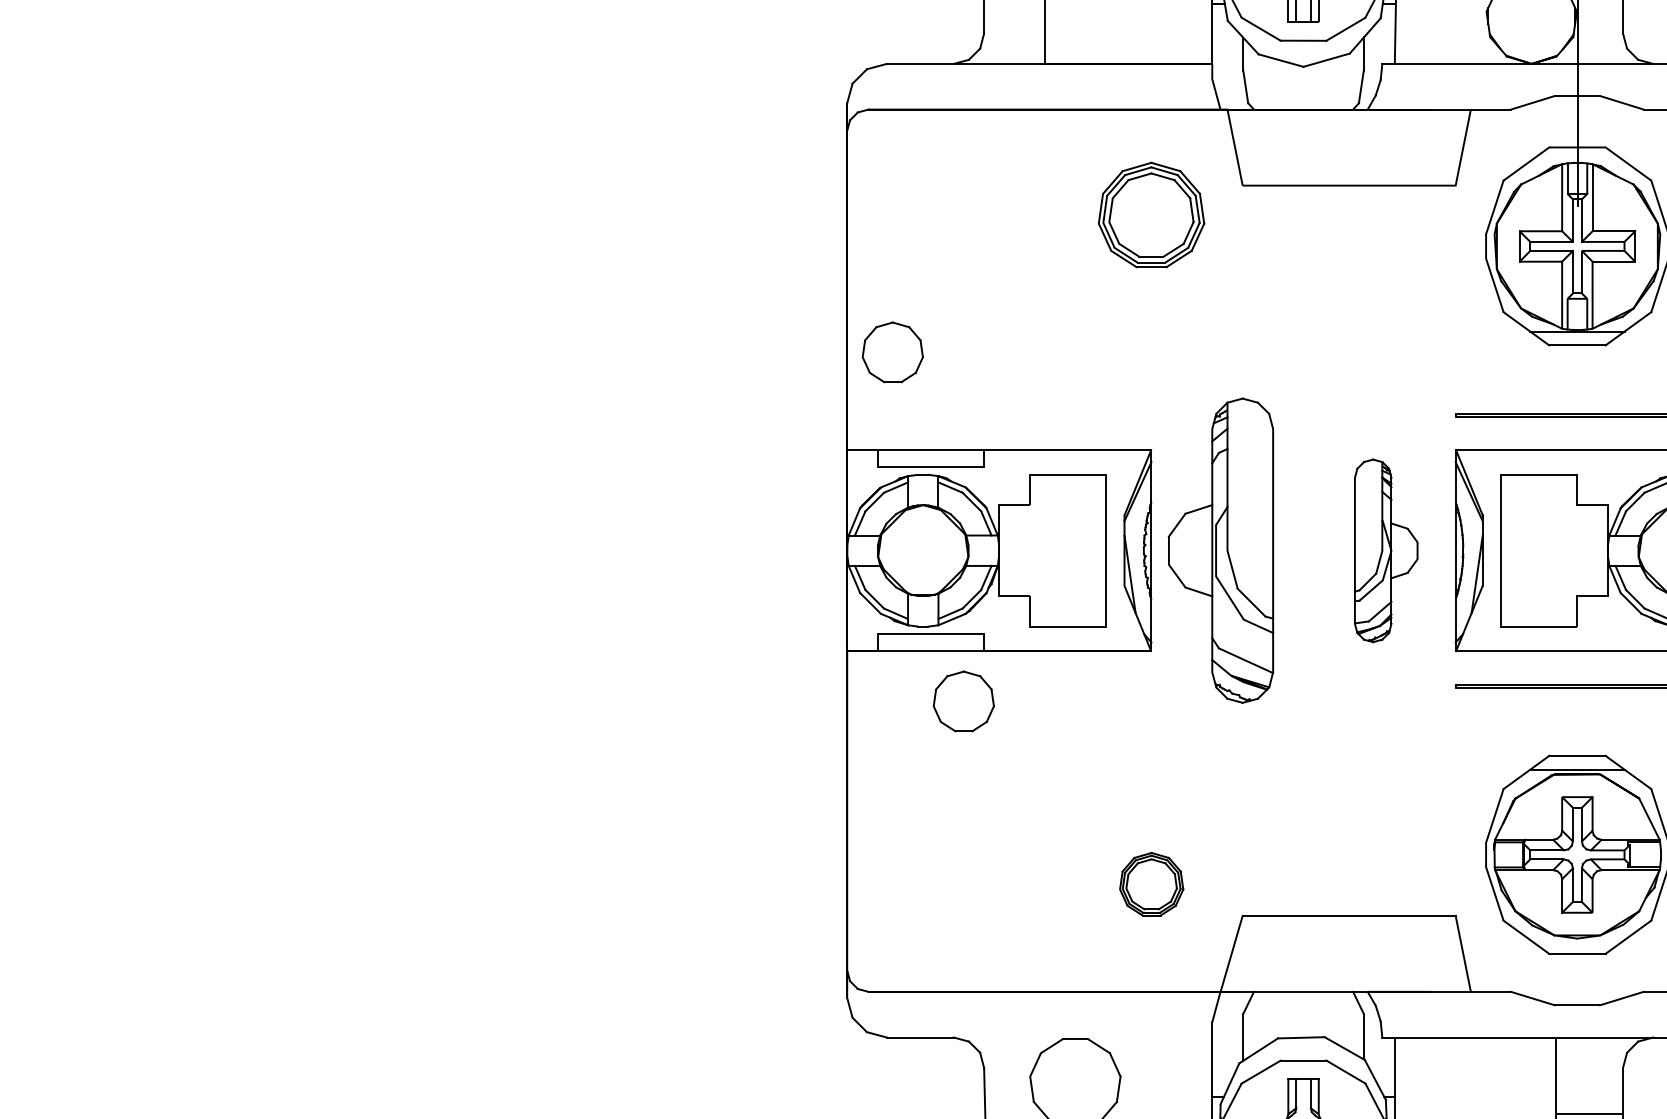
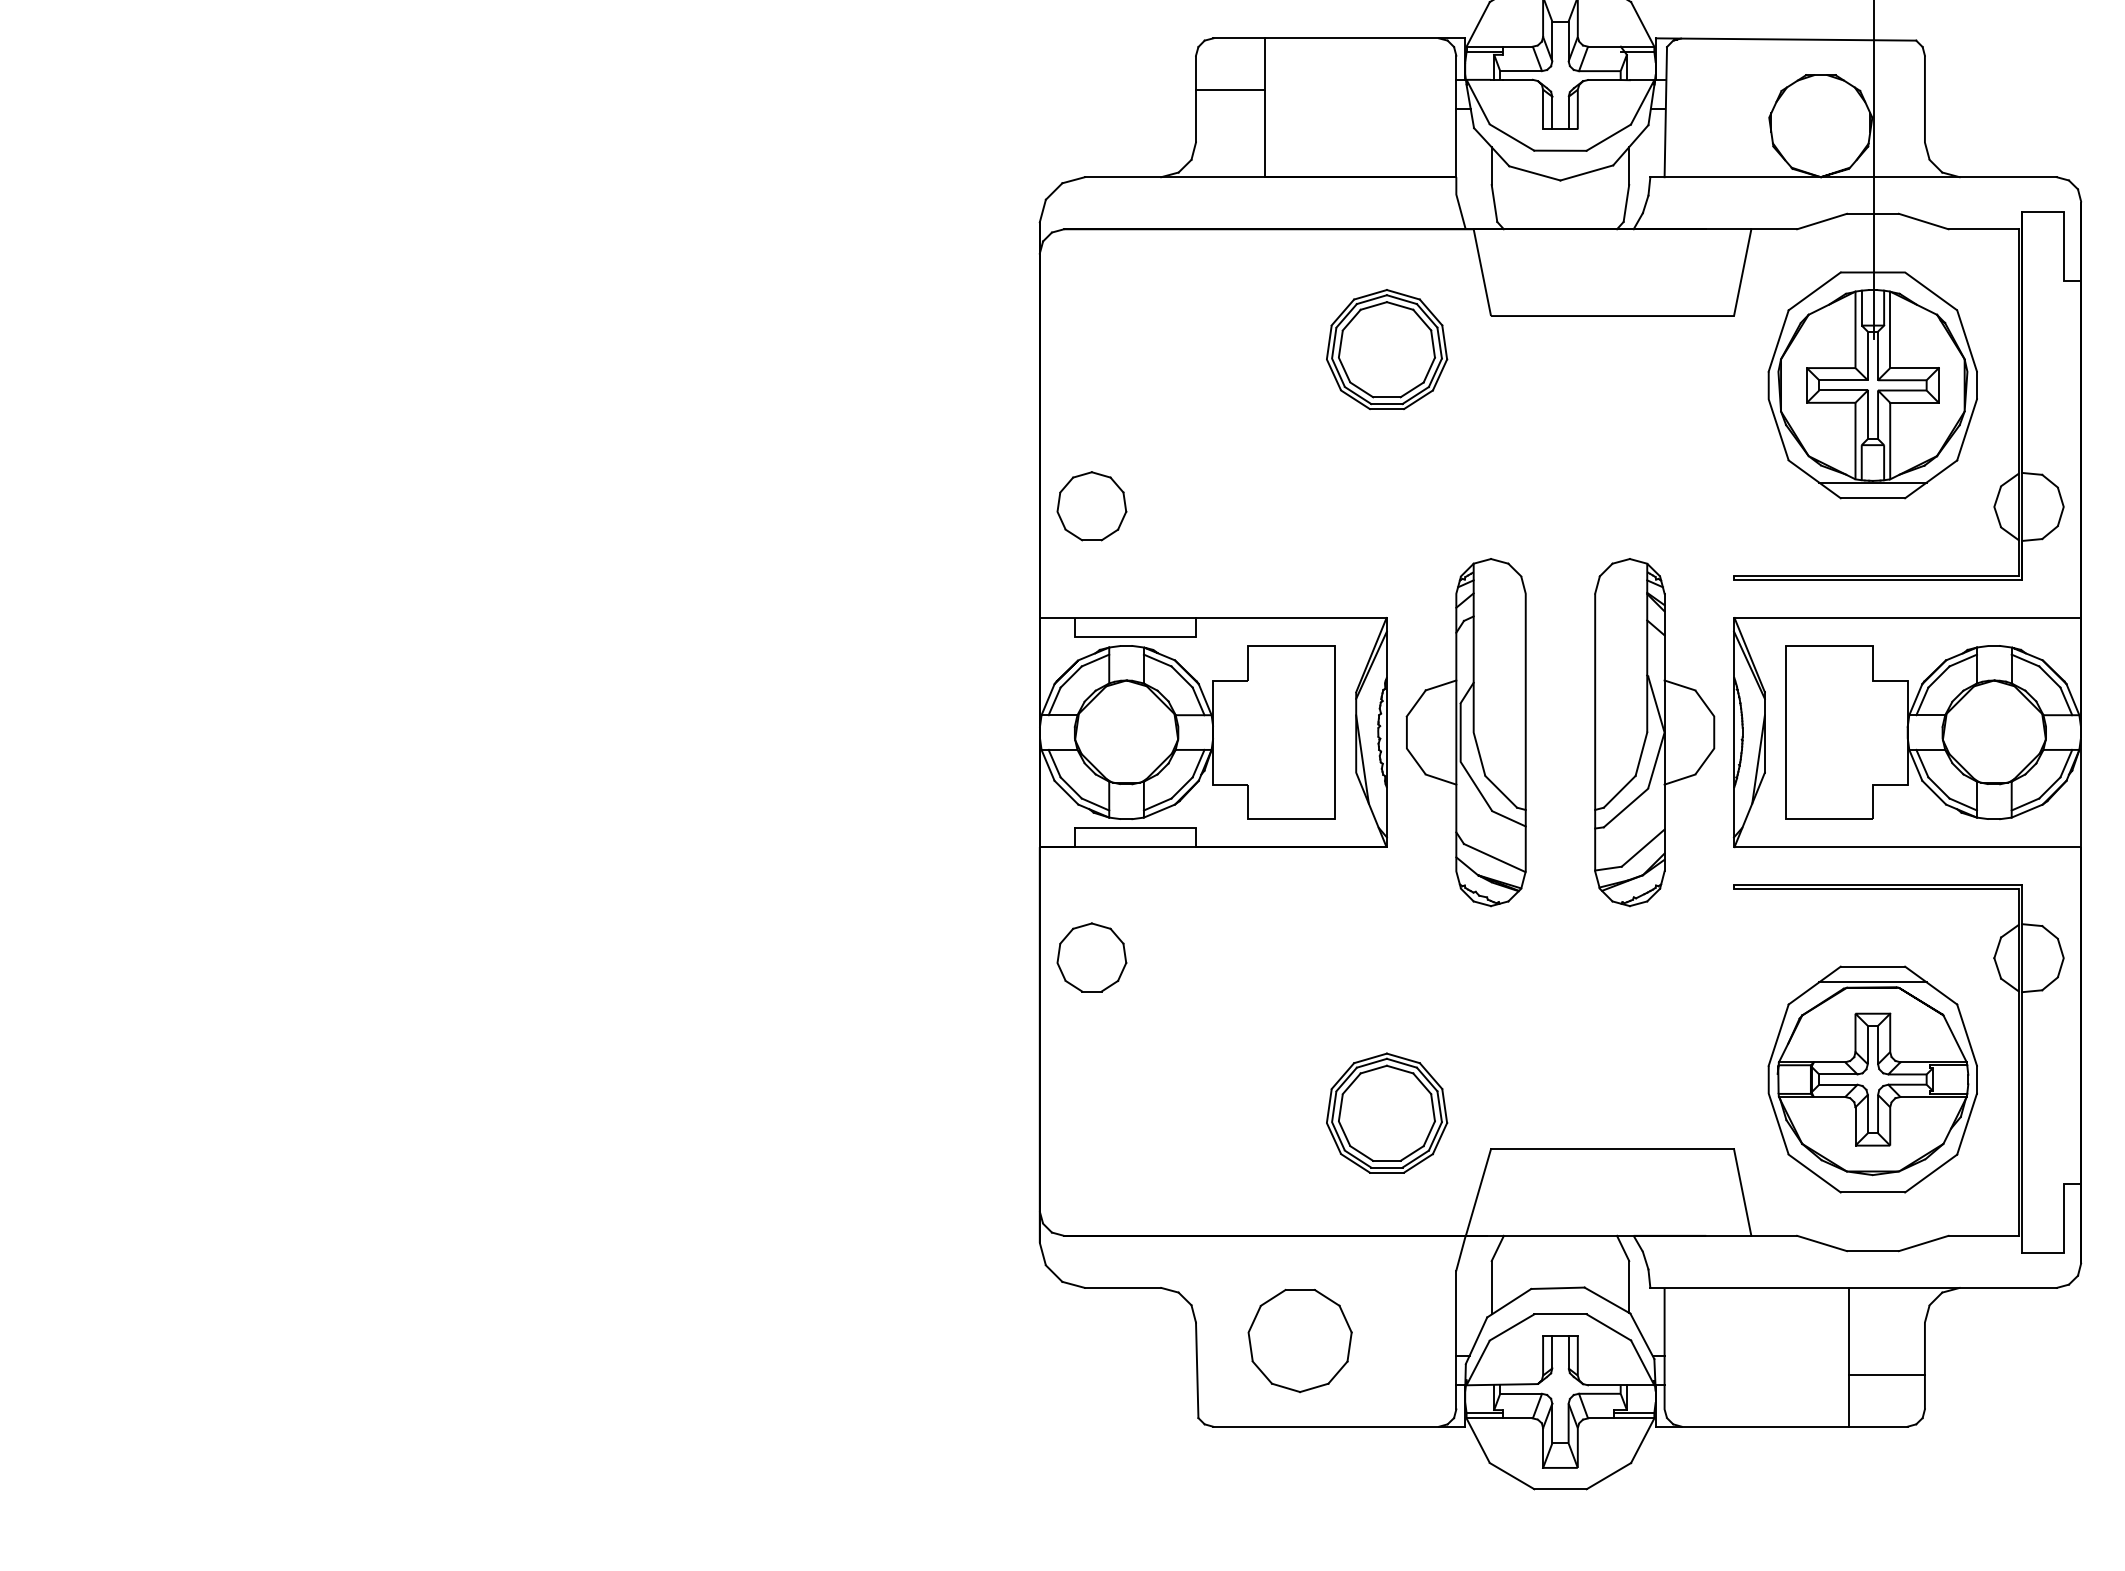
part: (1385, 550) -> (1654, 732), size x1.67
part: (963, 701) -> (1091, 957), moved
part: (1151, 883) -> (1387, 1112), size x1.67

